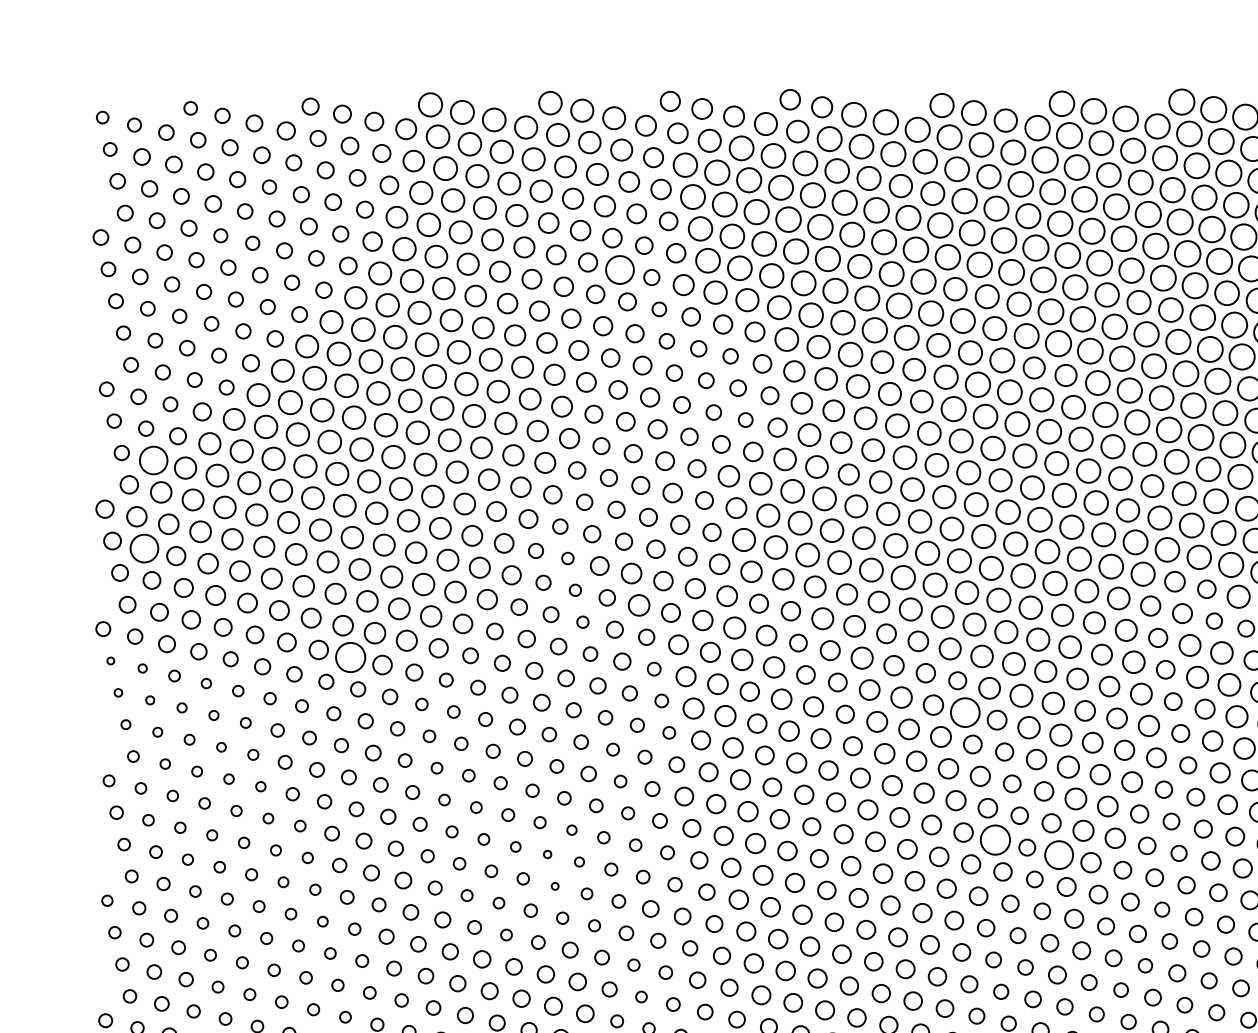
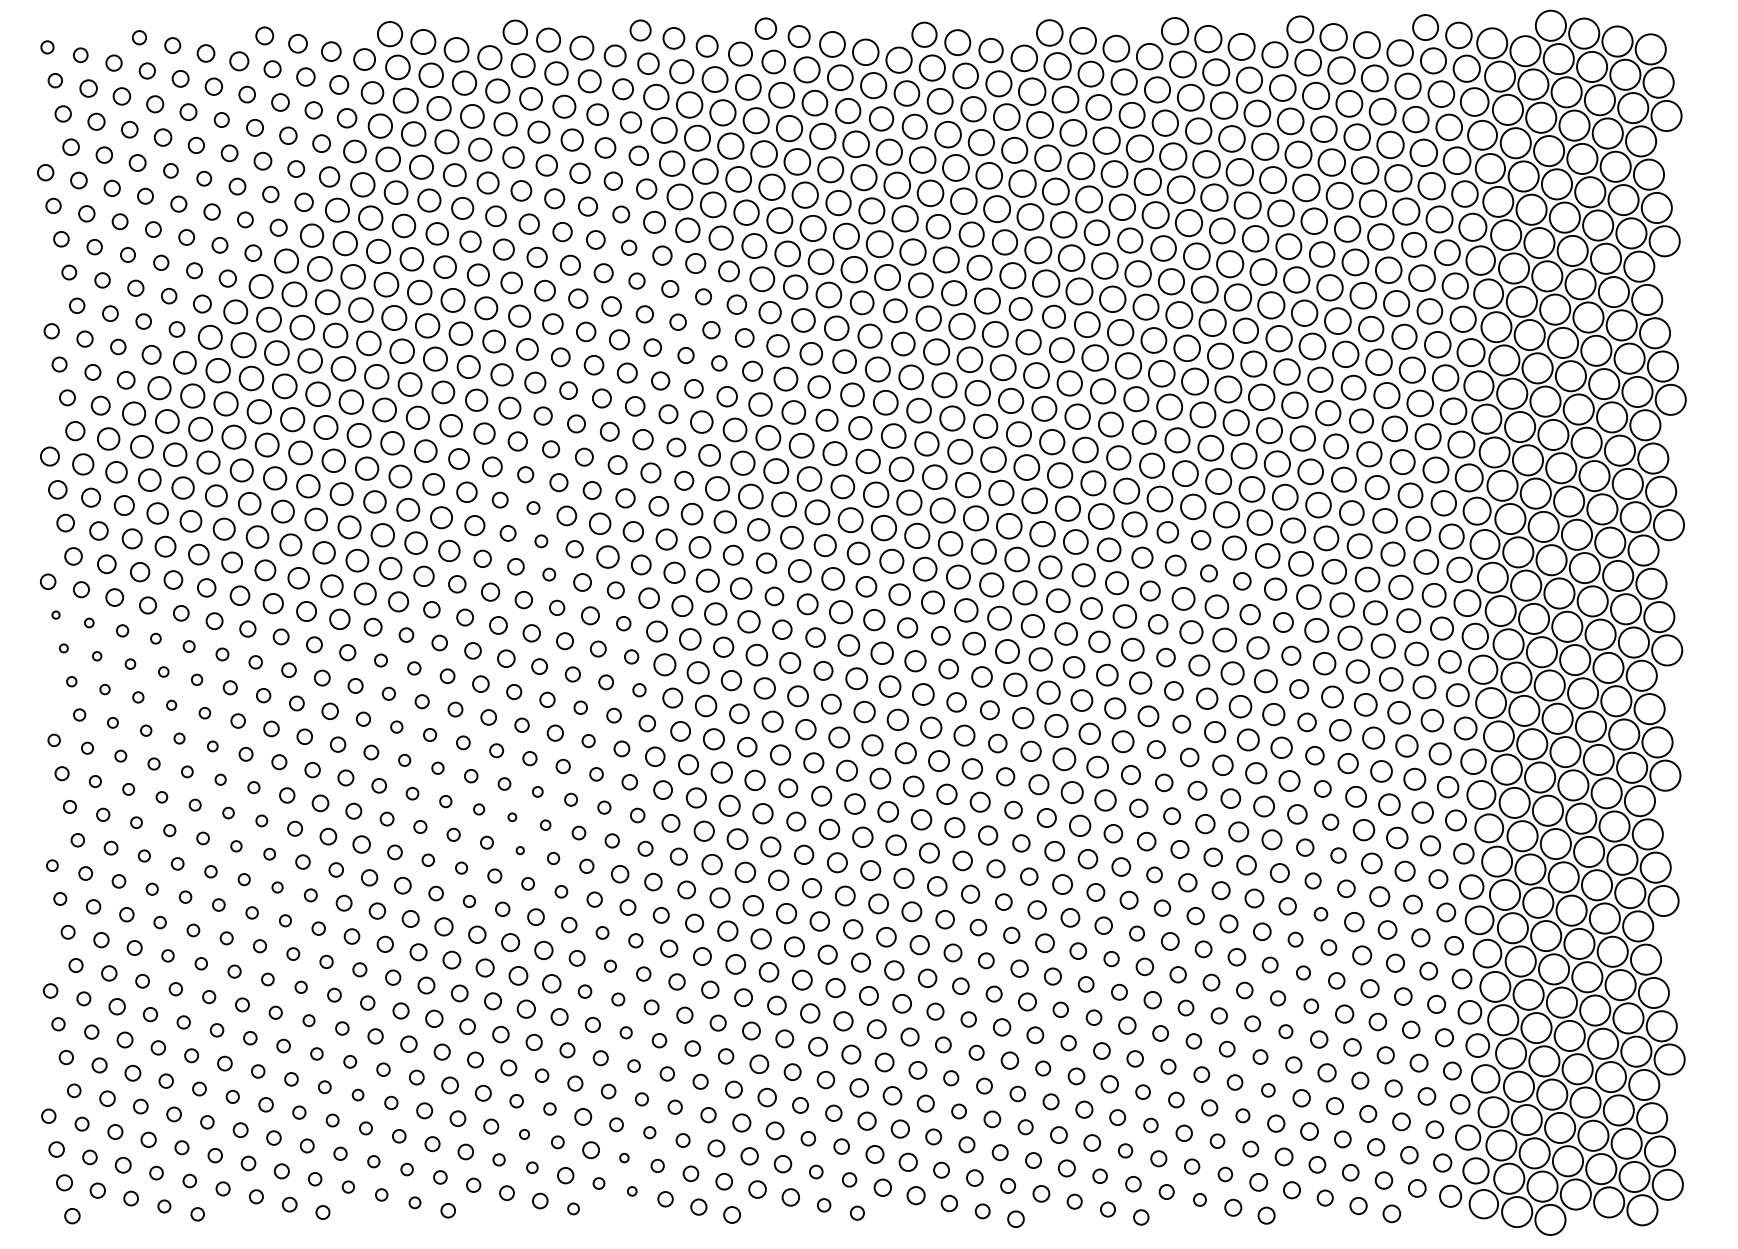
circle: (619, 269) -> (587, 206), size x0.62
circle: (153, 460) -> (100, 405), size x0.62
circle: (144, 548) -> (91, 497), size x0.62
circle: (350, 657) -> (306, 611), size x0.62
circle: (965, 712) -> (948, 668), size x0.62
circle: (994, 839) -> (979, 801), size x0.62
circle: (1058, 854) -> (1046, 817), size x0.62

